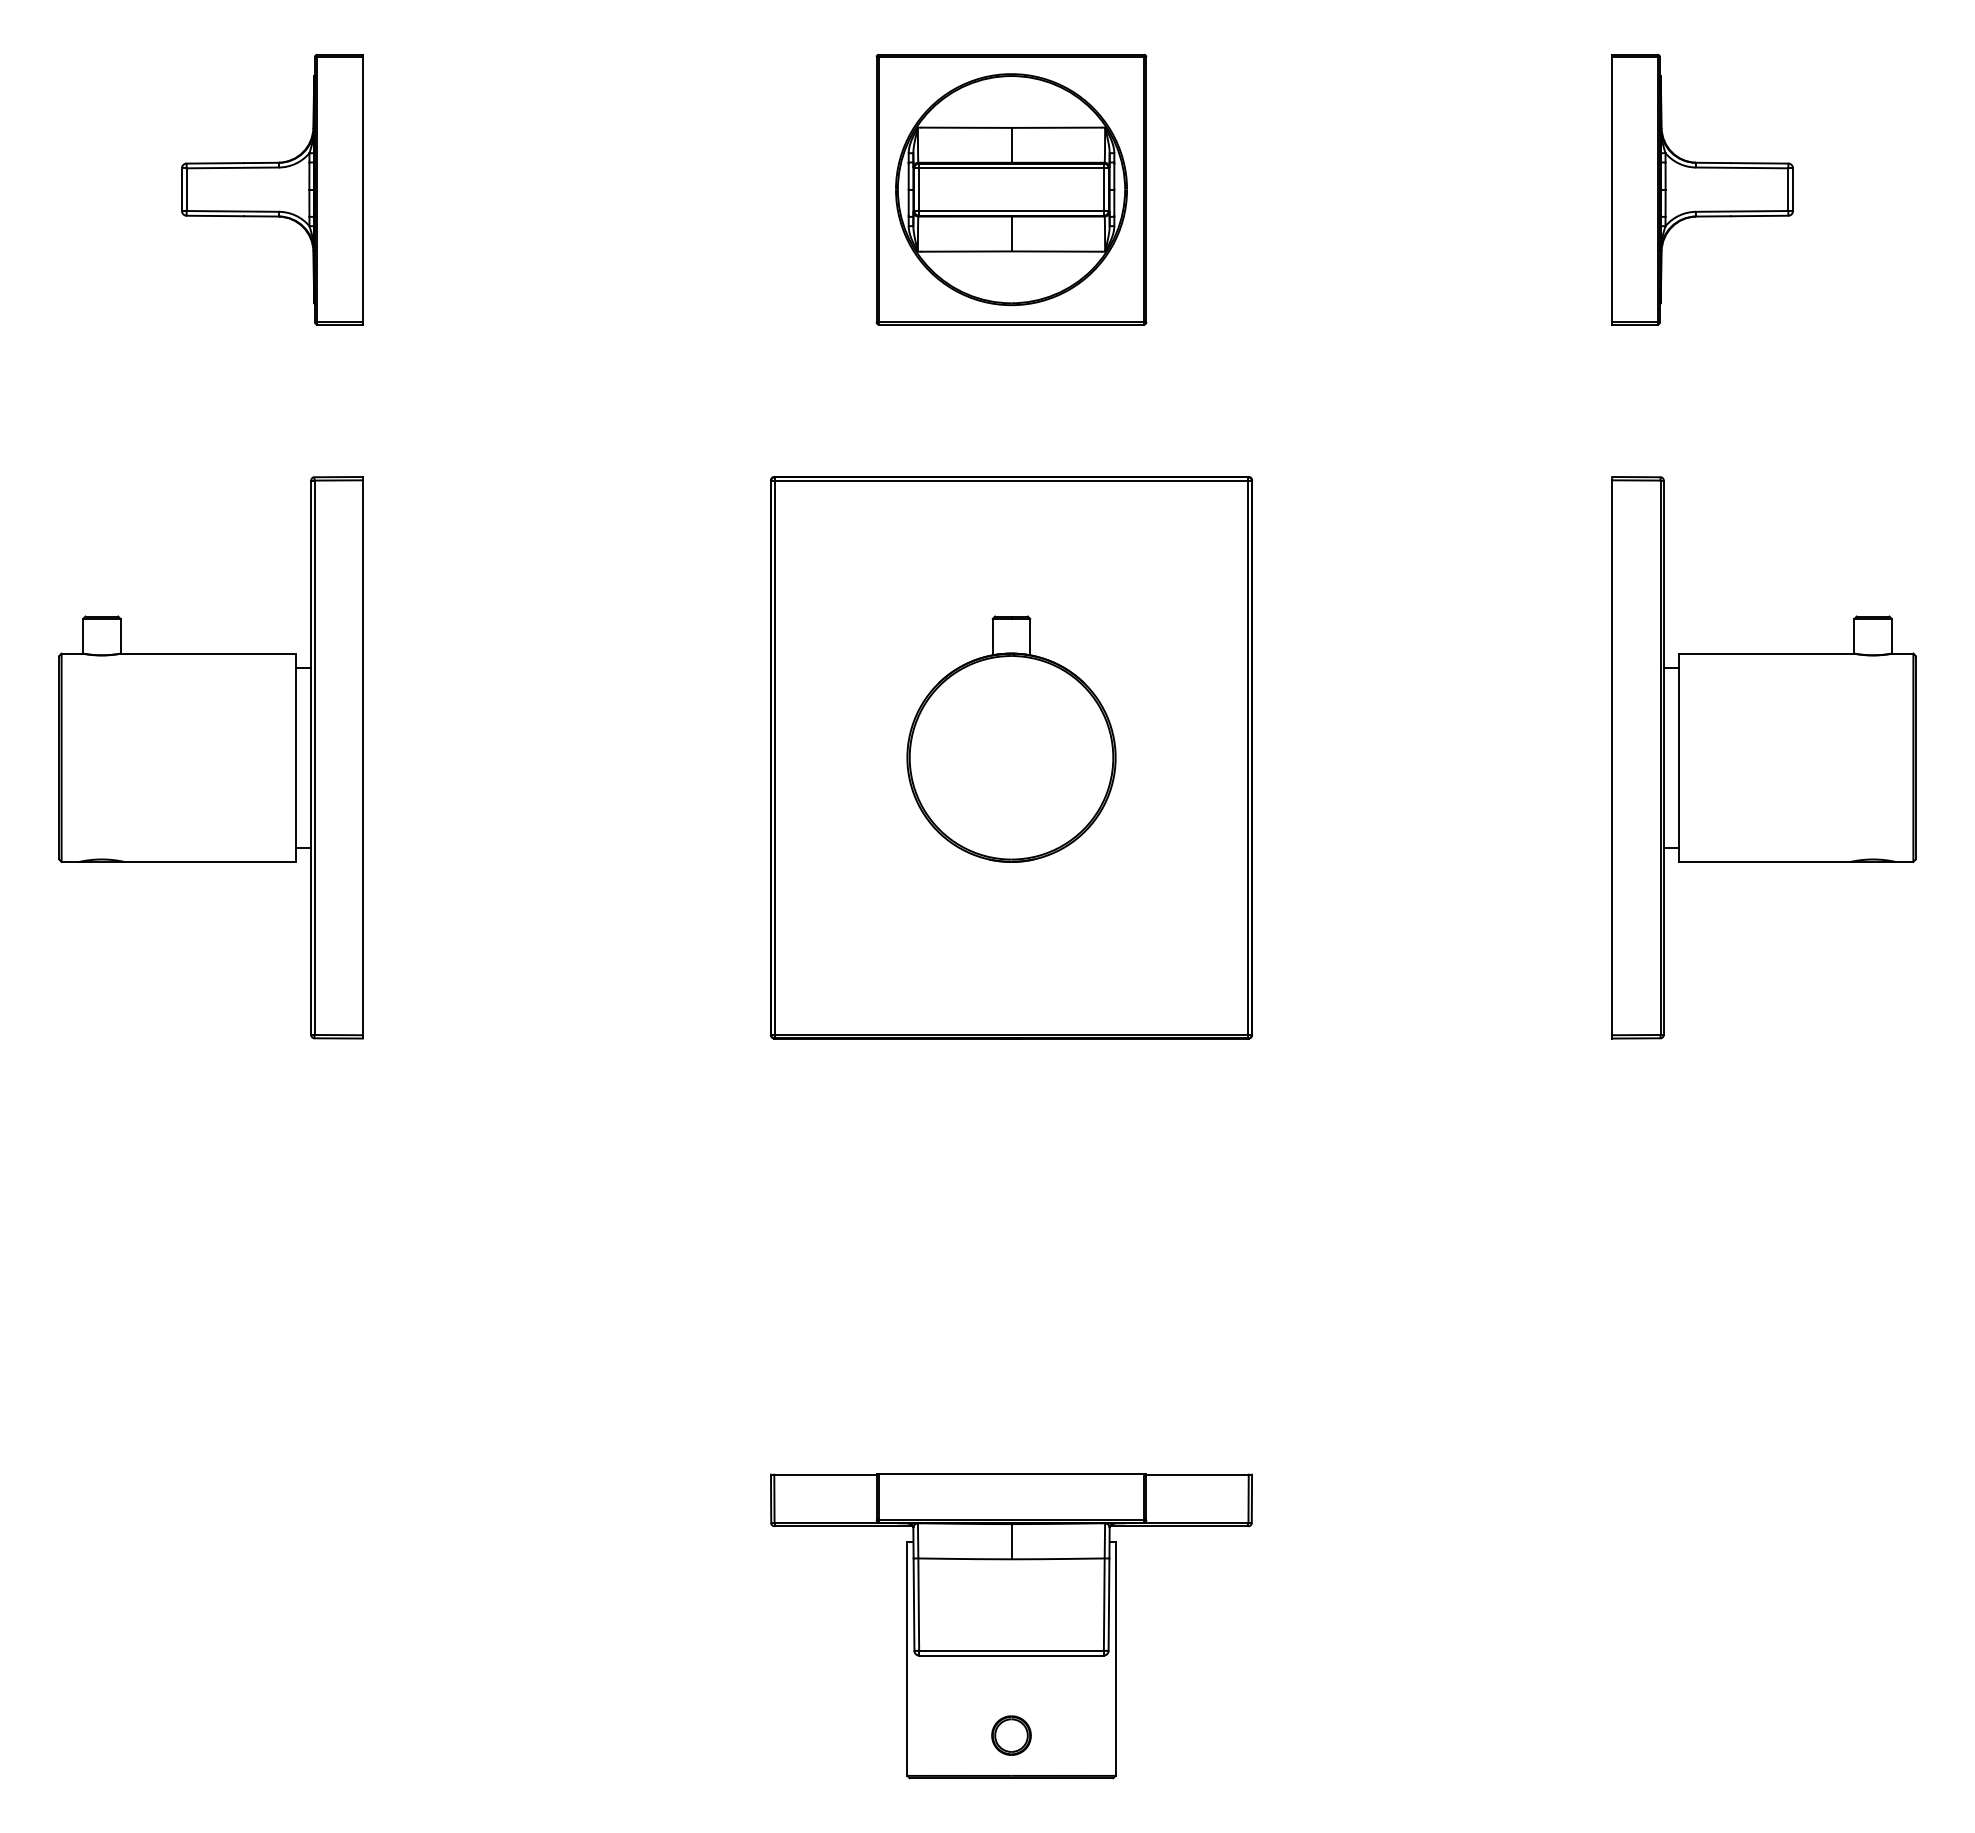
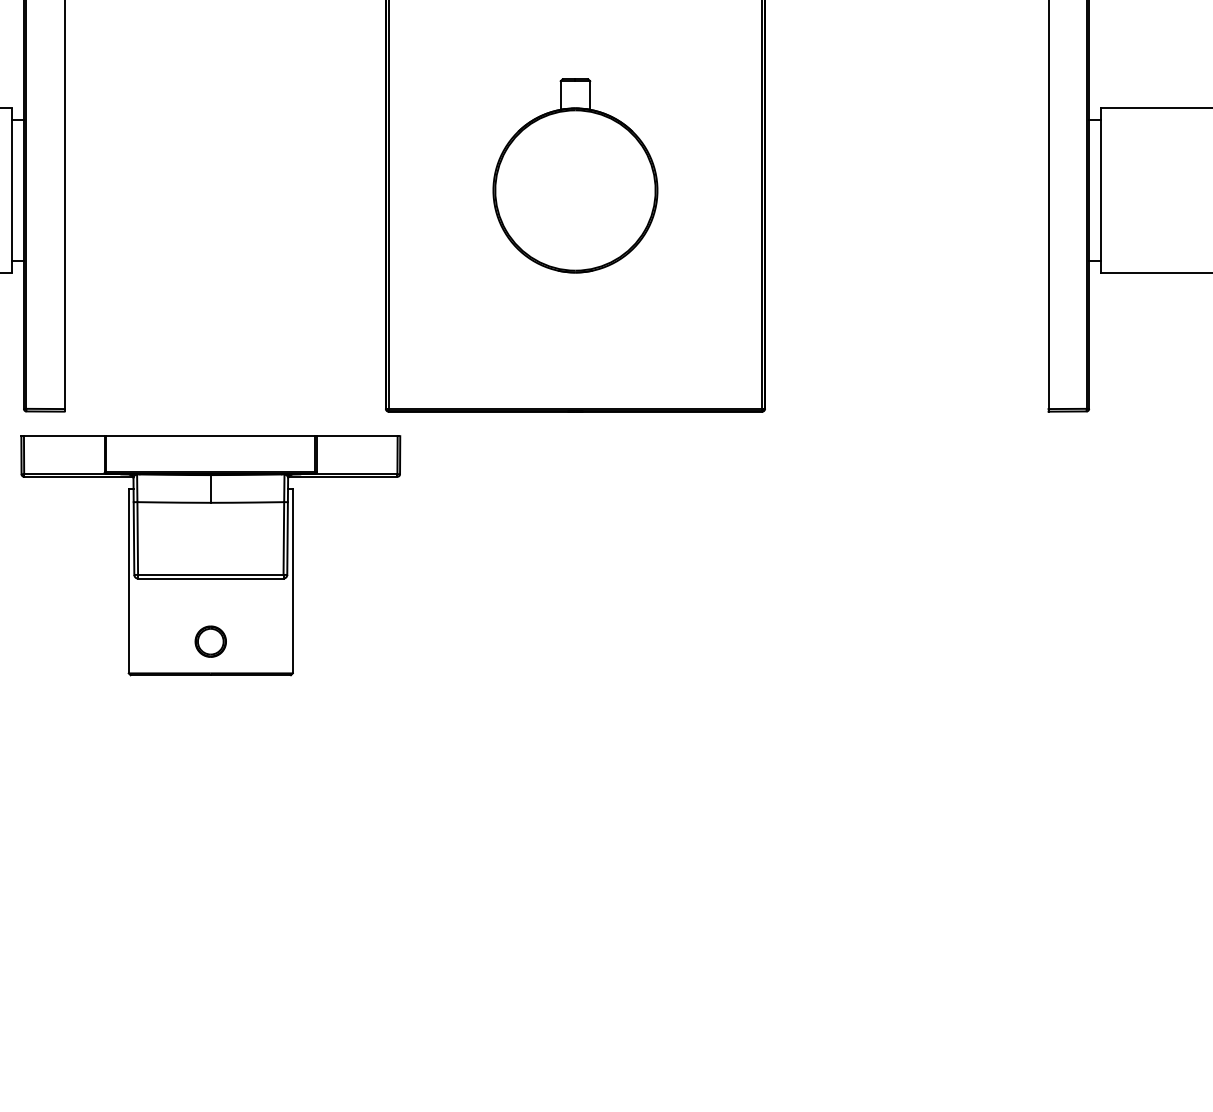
part: (1011, 1626) -> (210, 555), moved

